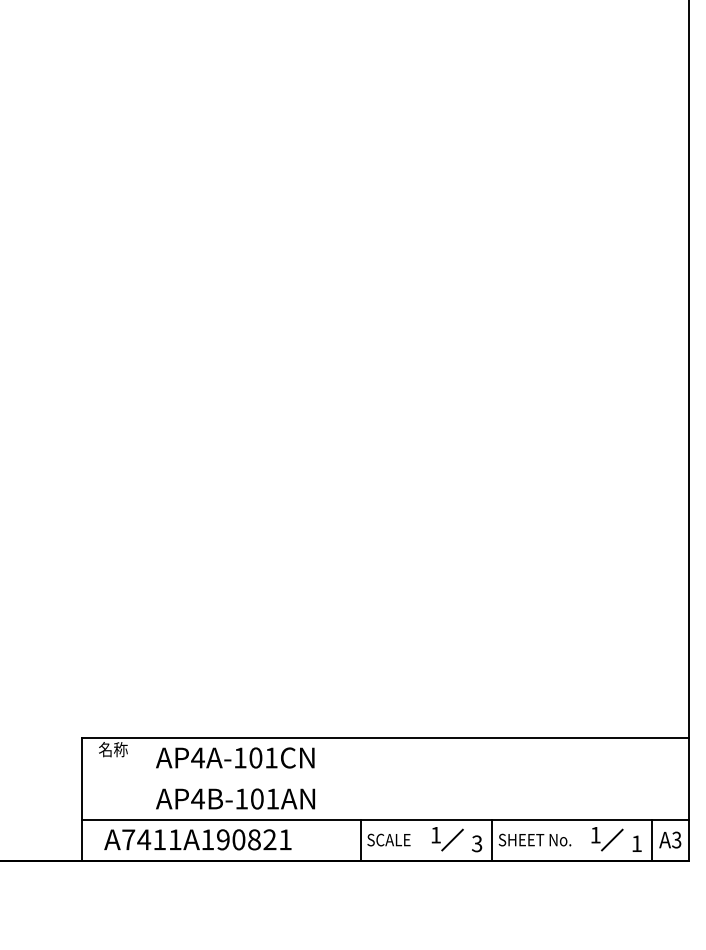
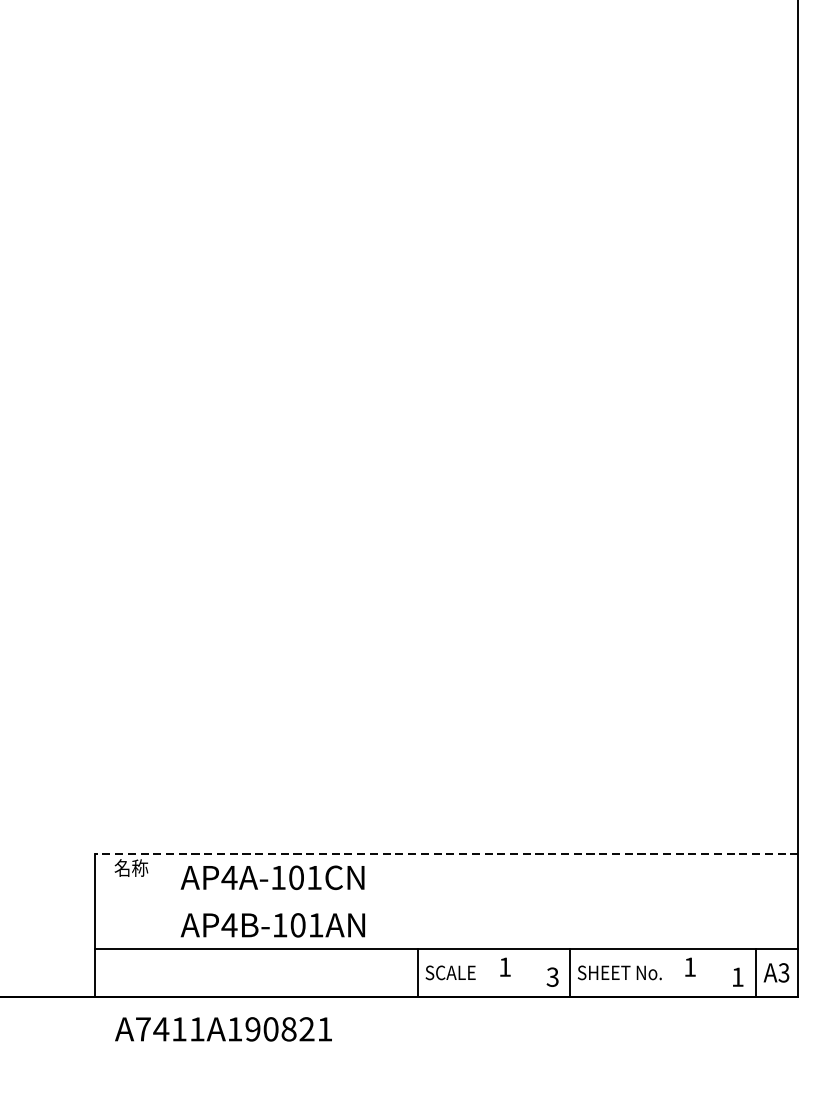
line: (385, 737) -> (446, 854), solid -> dashed
part: (197, 839) -> (223, 1028), moved
line: (452, 839) -> (524, 972), removed
line: (612, 839) -> (709, 972), removed

